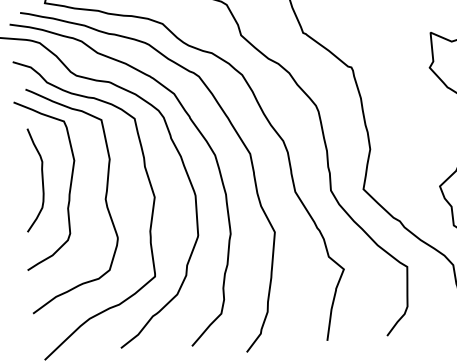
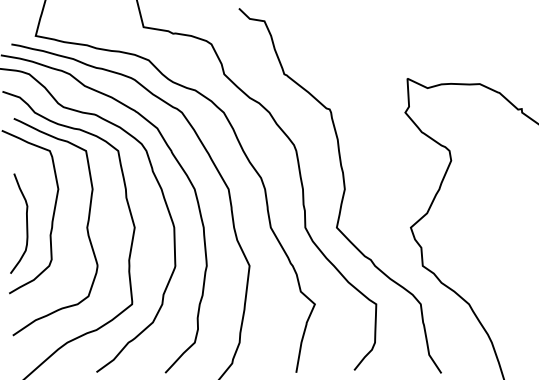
curve: (42, 179) -> (26, 223), moved

